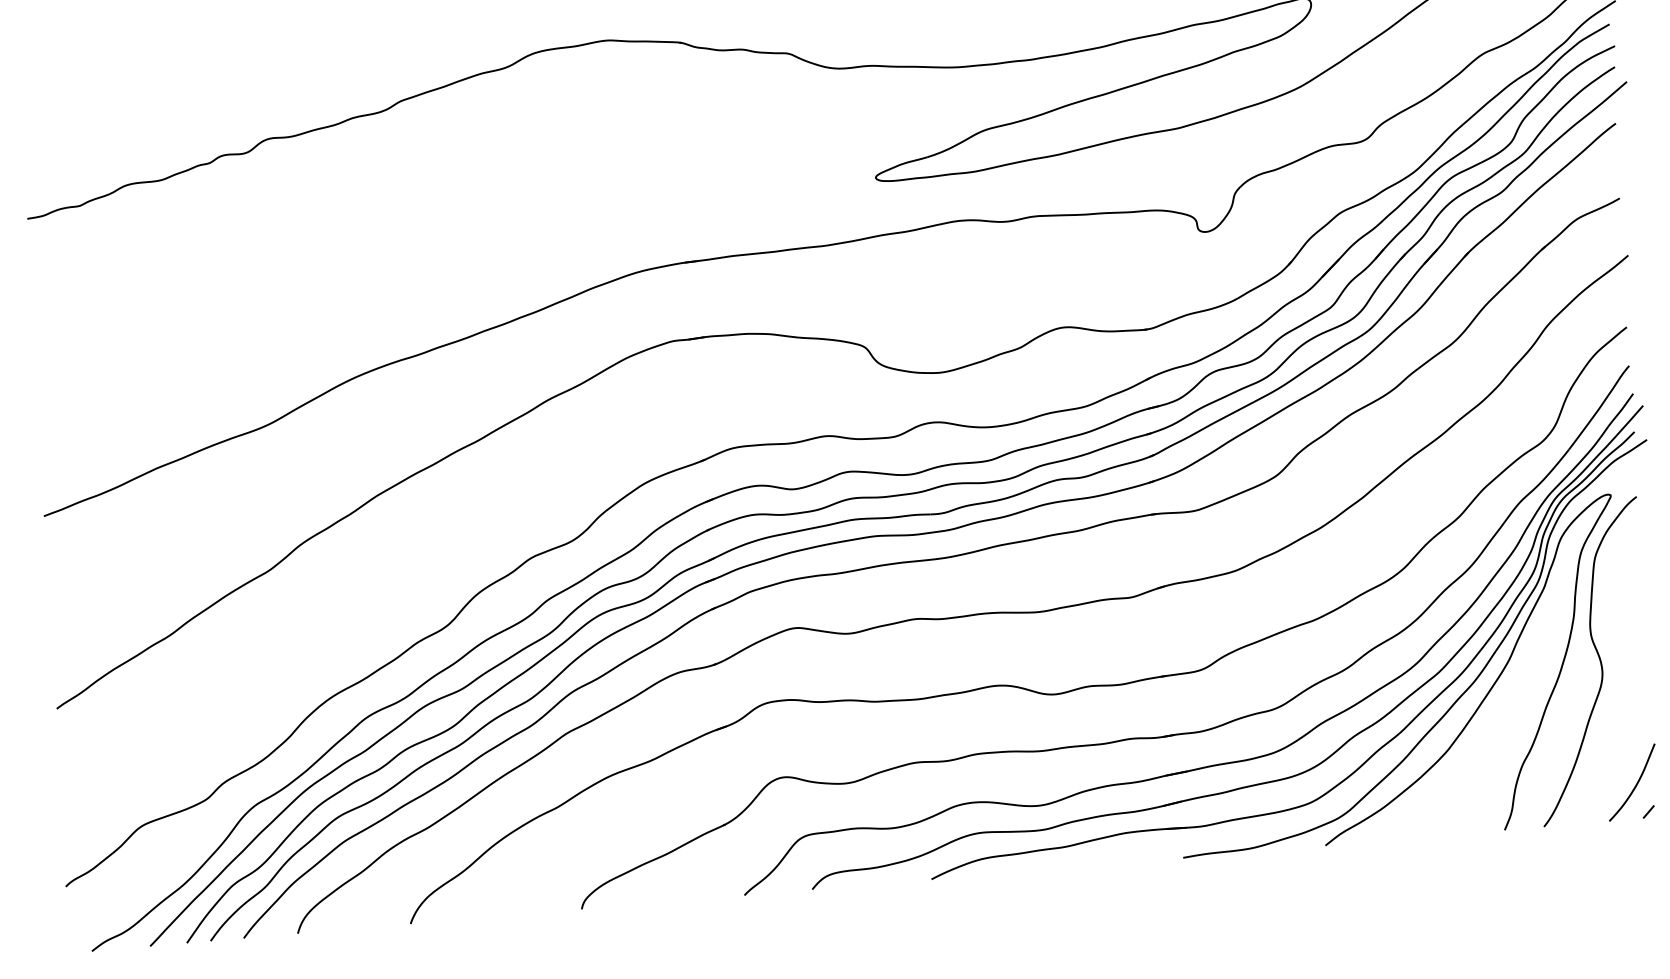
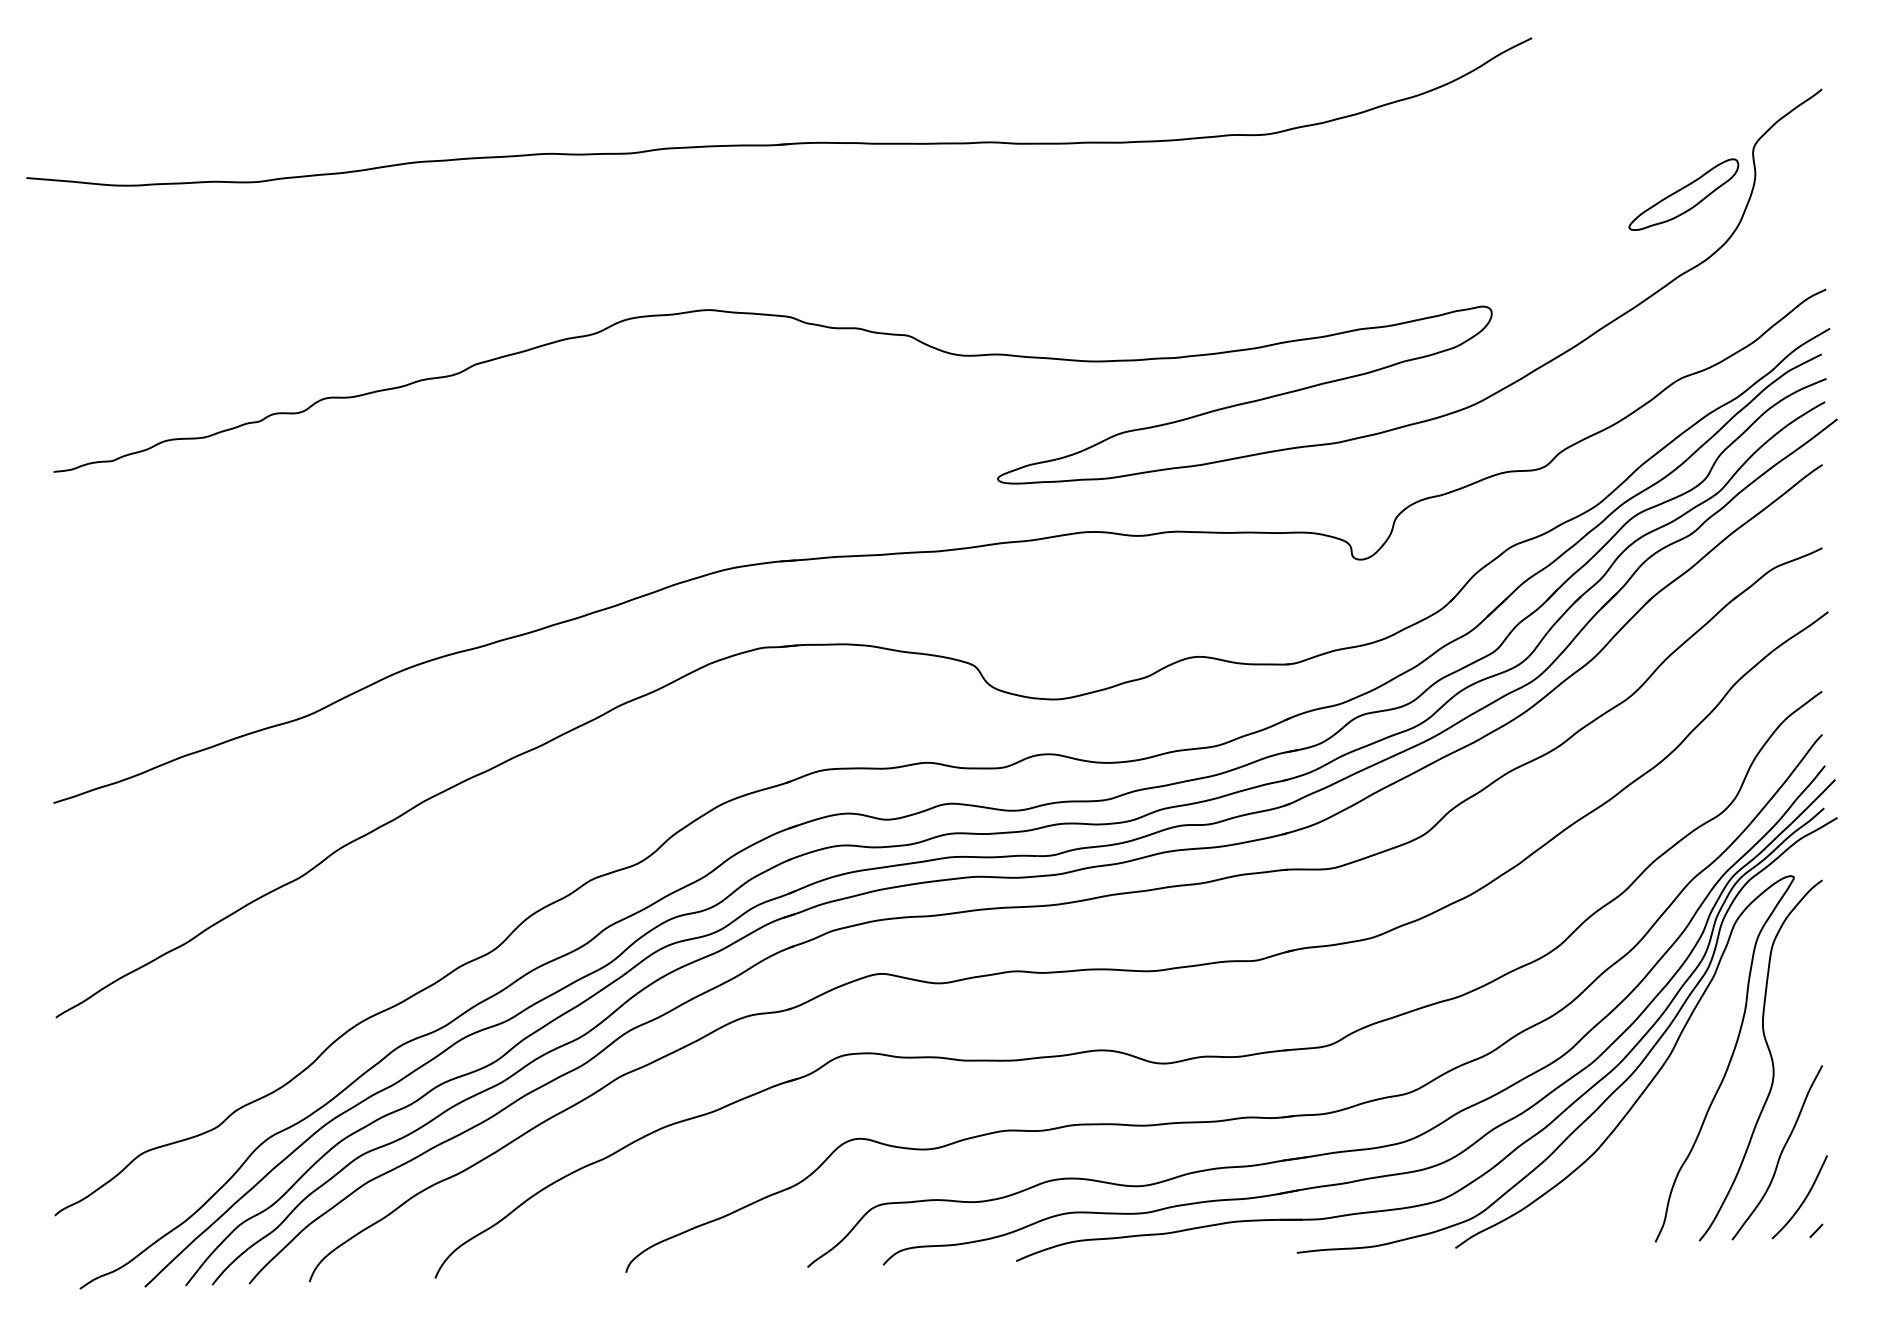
curve: (1611, 745) -> (1779, 1154), added

